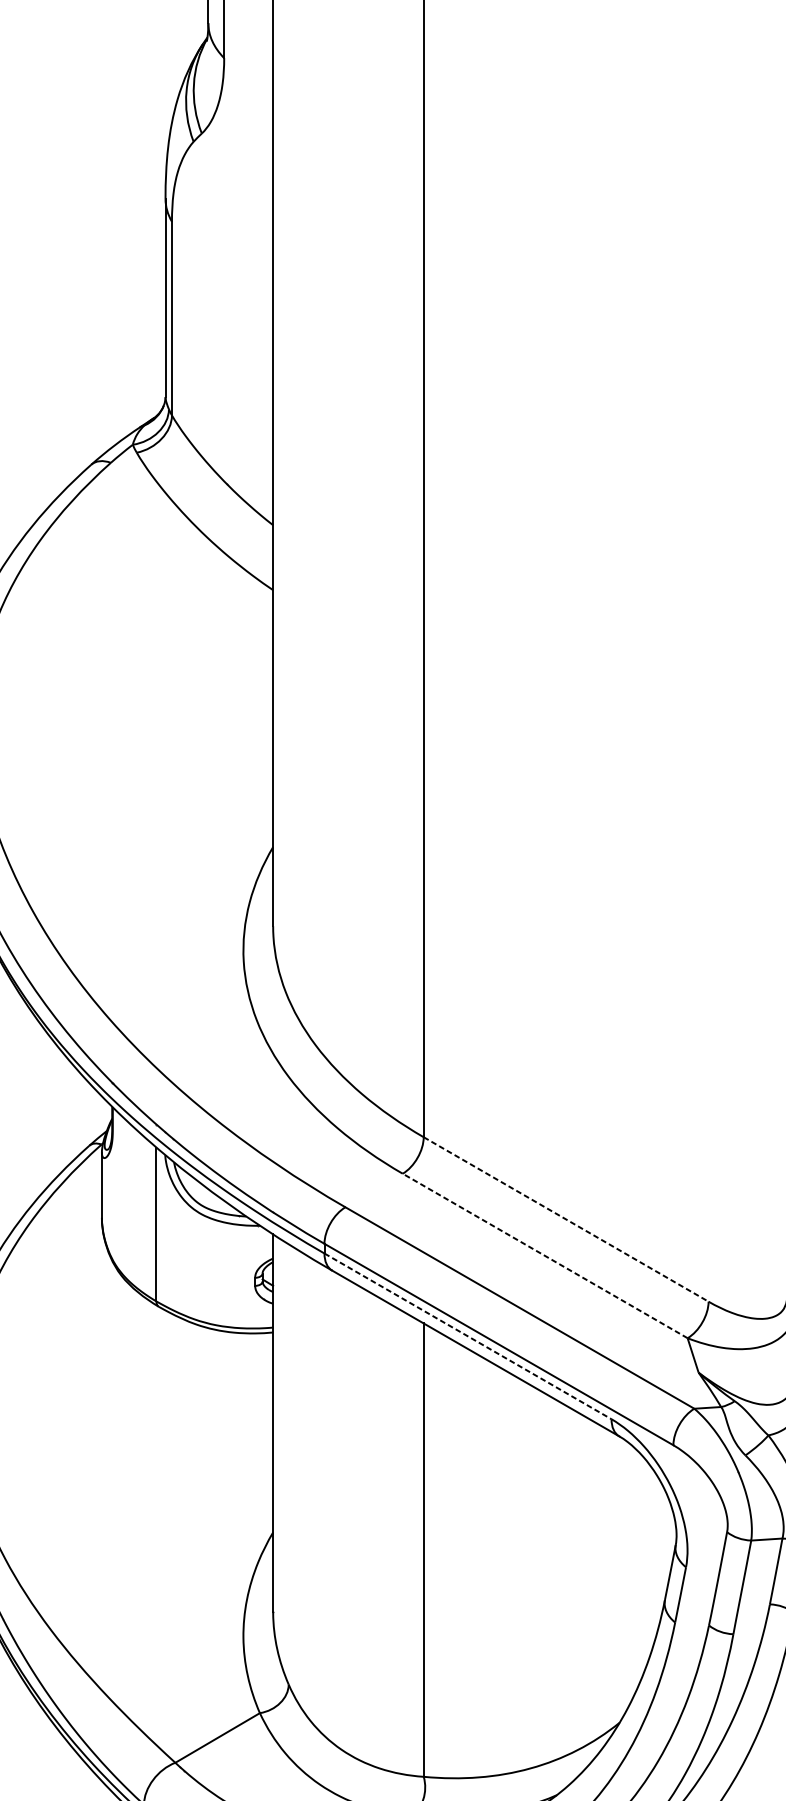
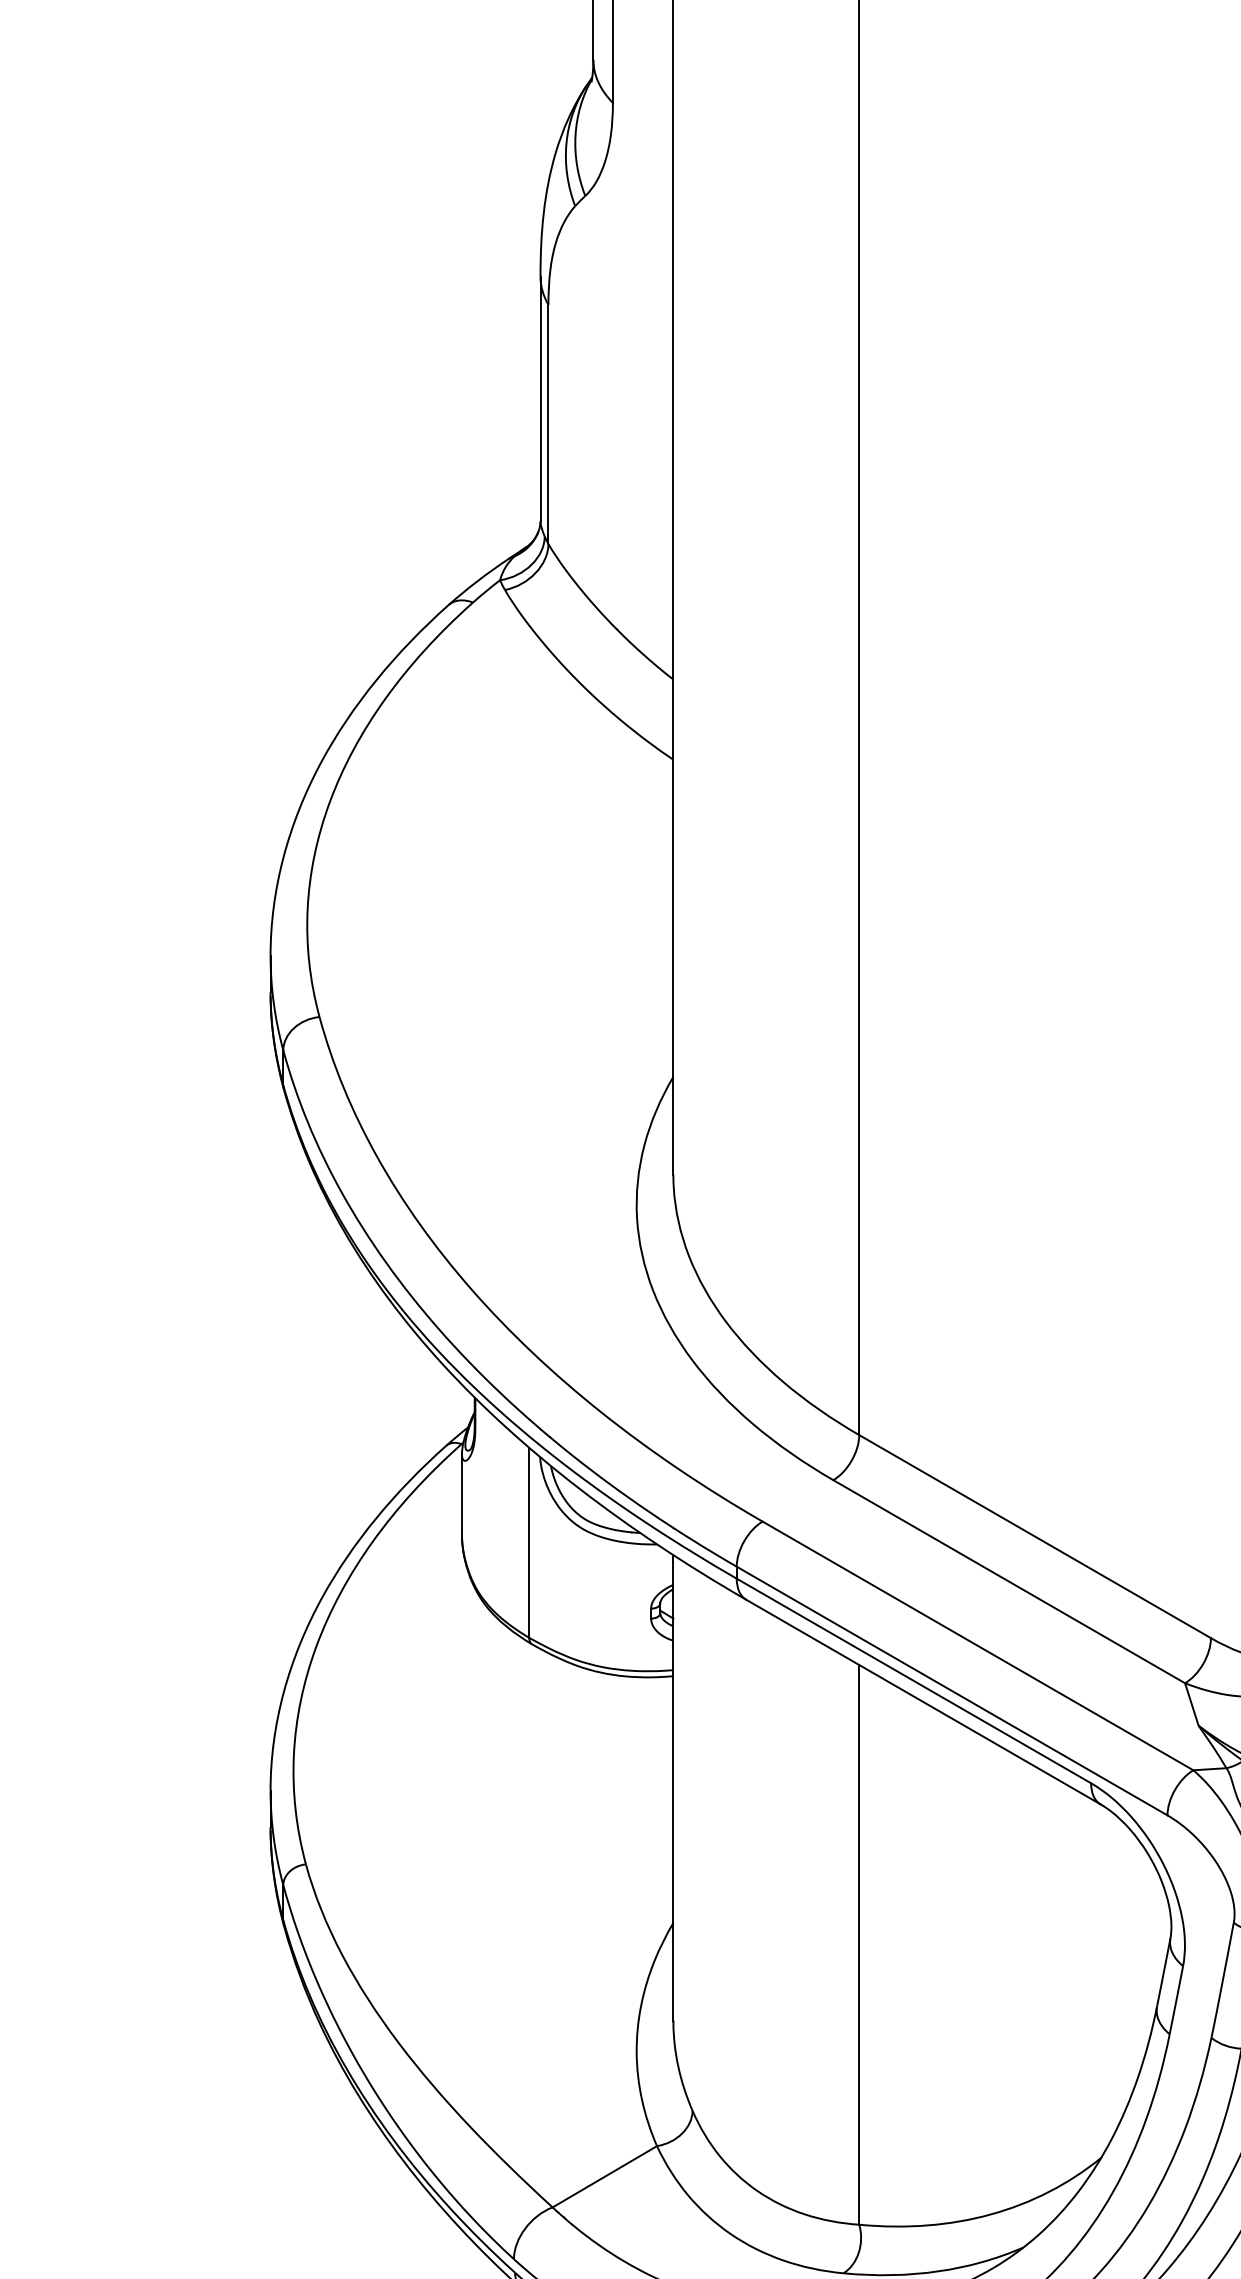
line: (566, 1219) -> (1035, 1536), dashed -> solid
line: (544, 1255) -> (1008, 1581), dashed -> solid
line: (467, 1335) -> (913, 1680), dashed -> solid

